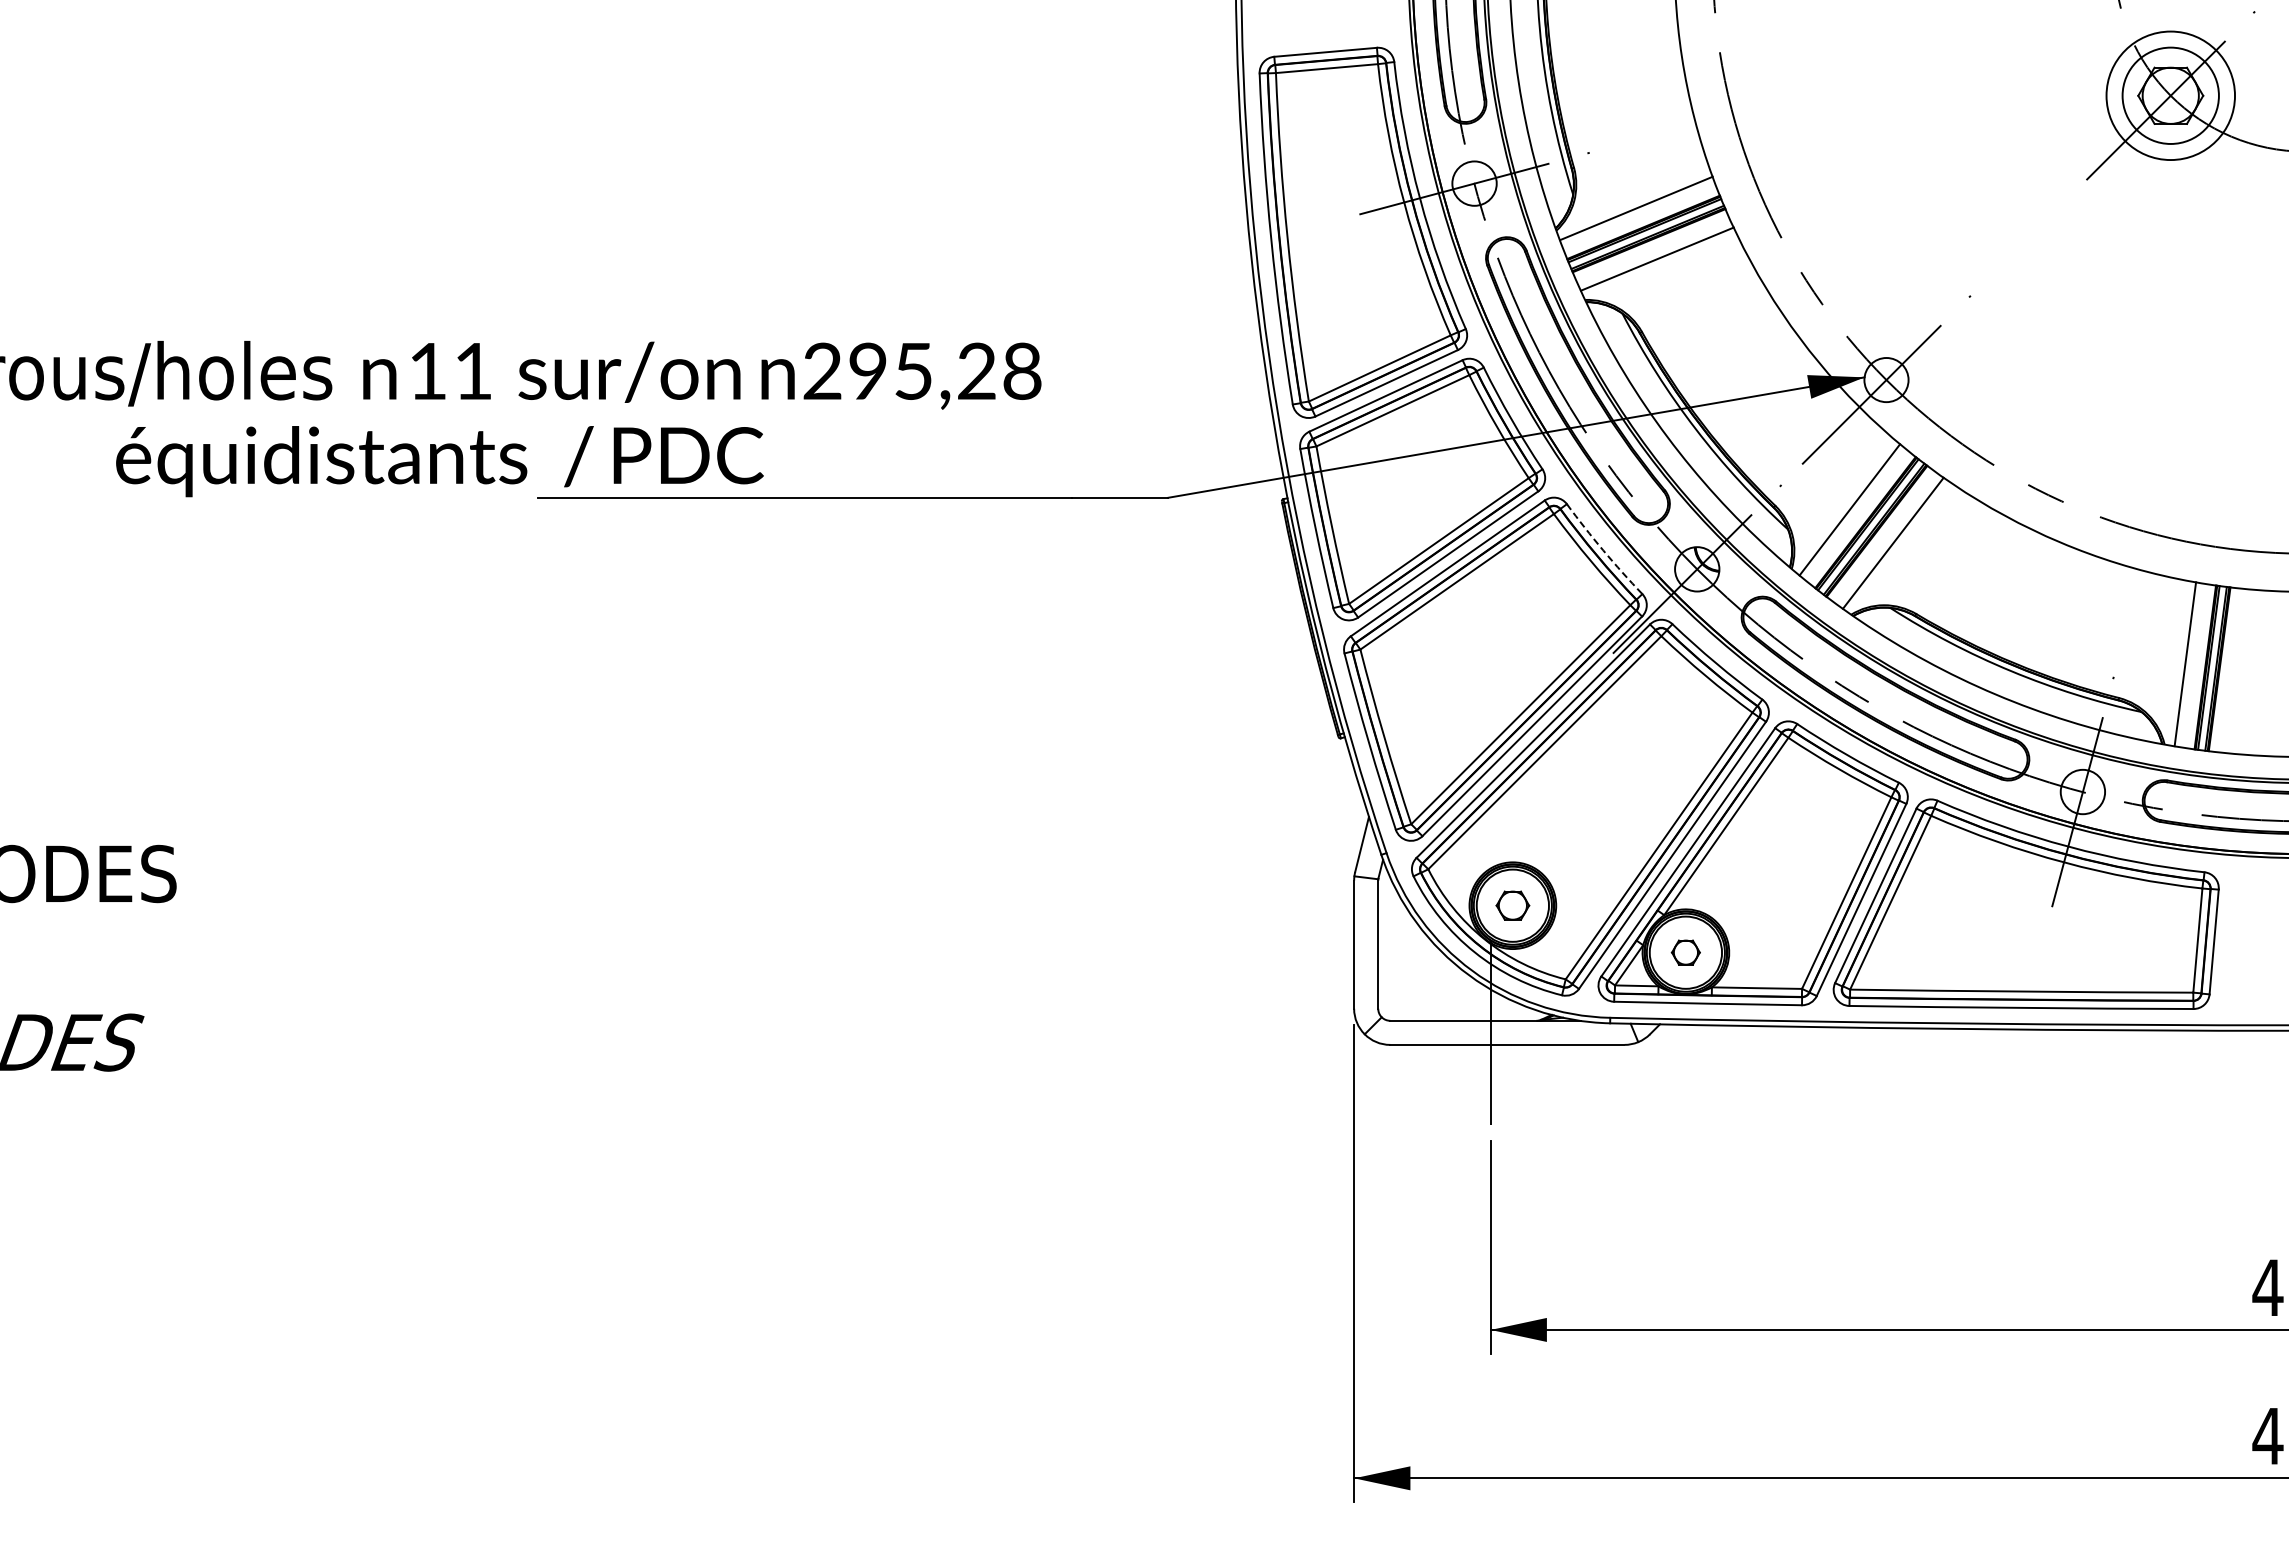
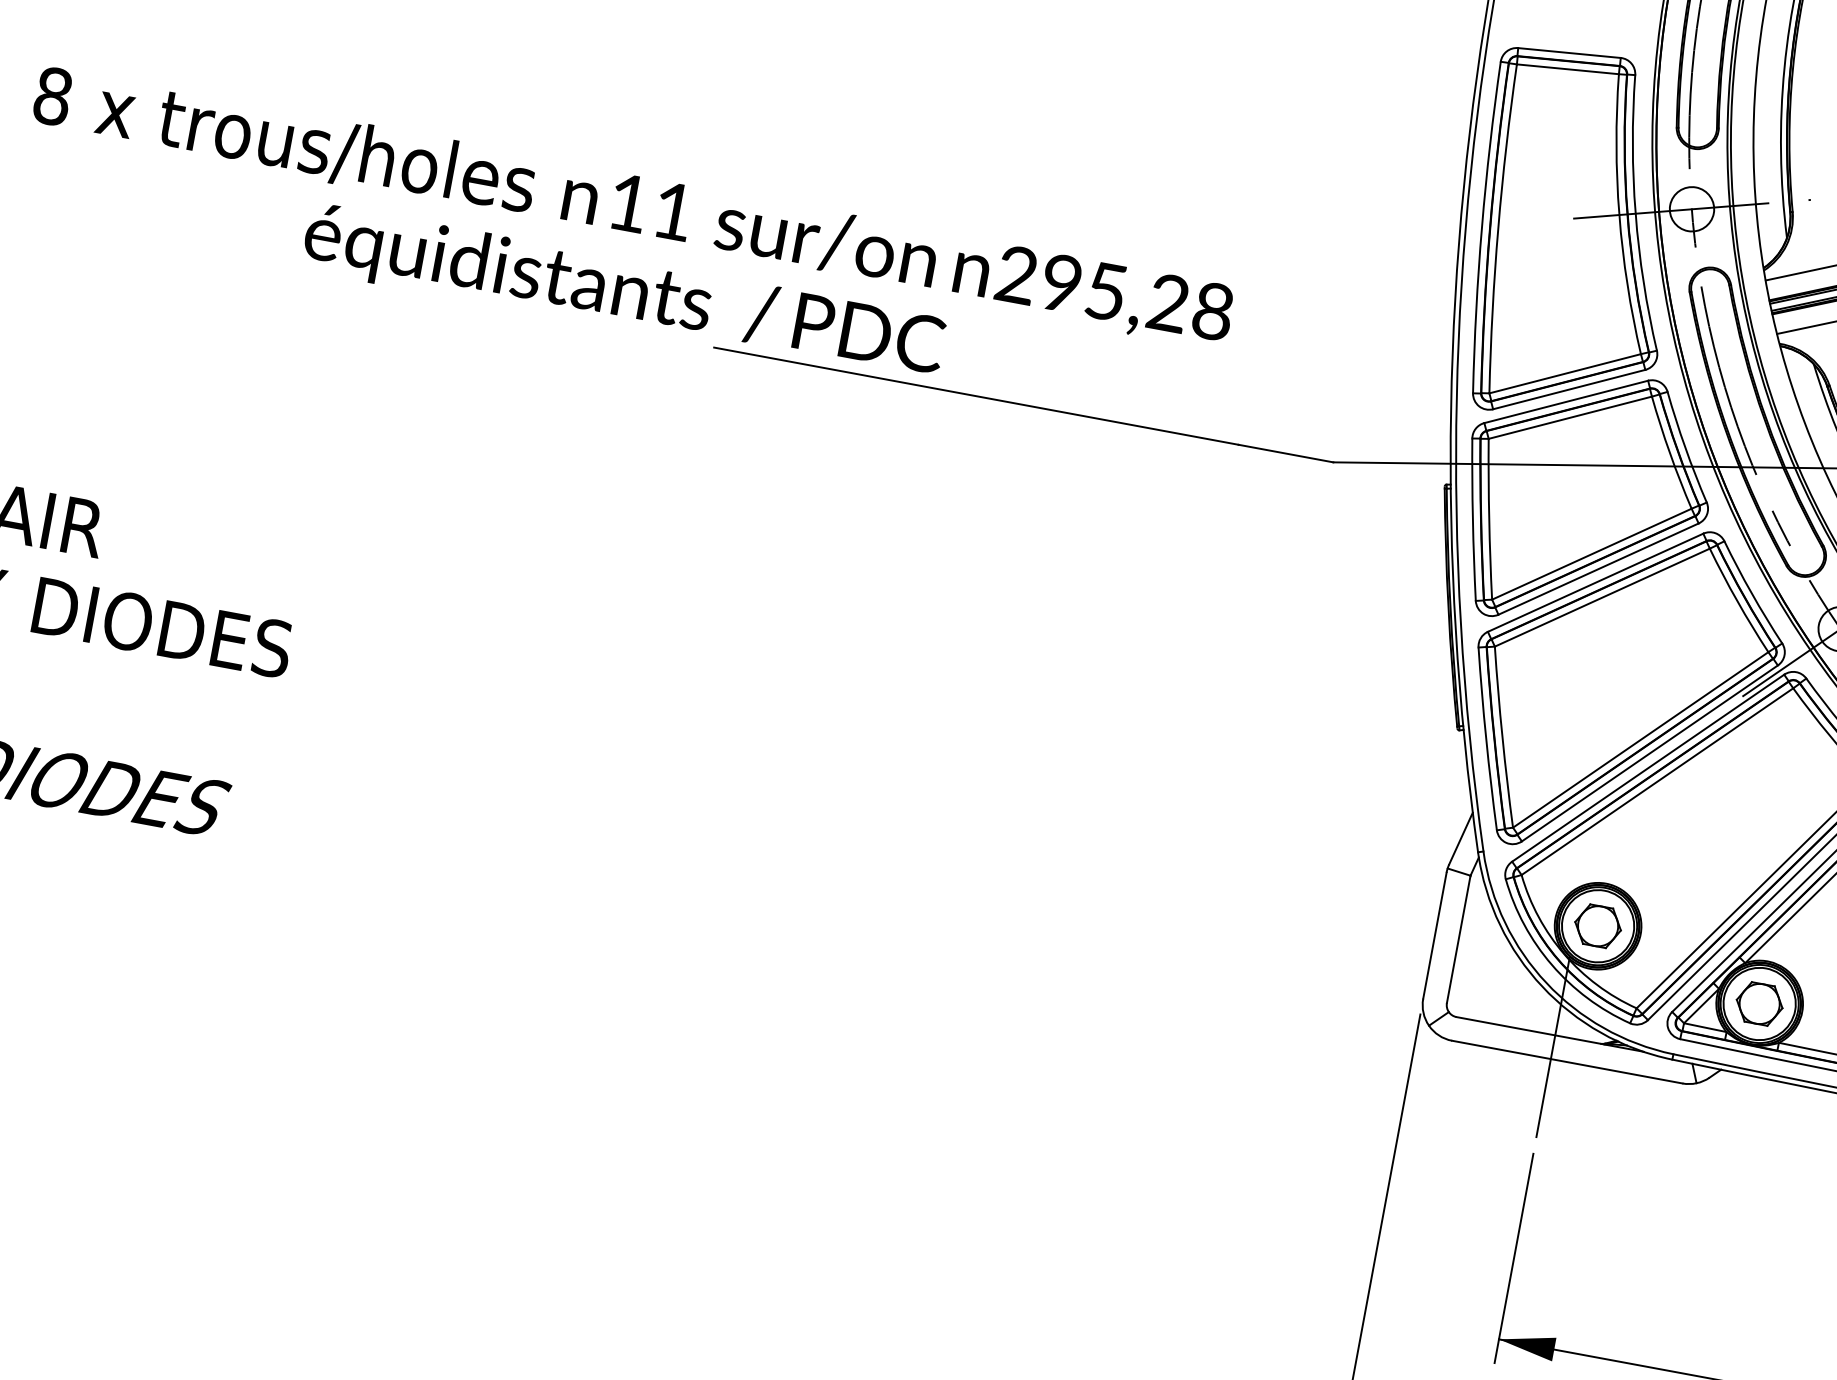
arc: (1603, 550) -> (1751, 593), dashed -> solid
part: (1512, 905) -> (1597, 925), size x1.43
part: (1685, 952) -> (1759, 1003), size x1.67

